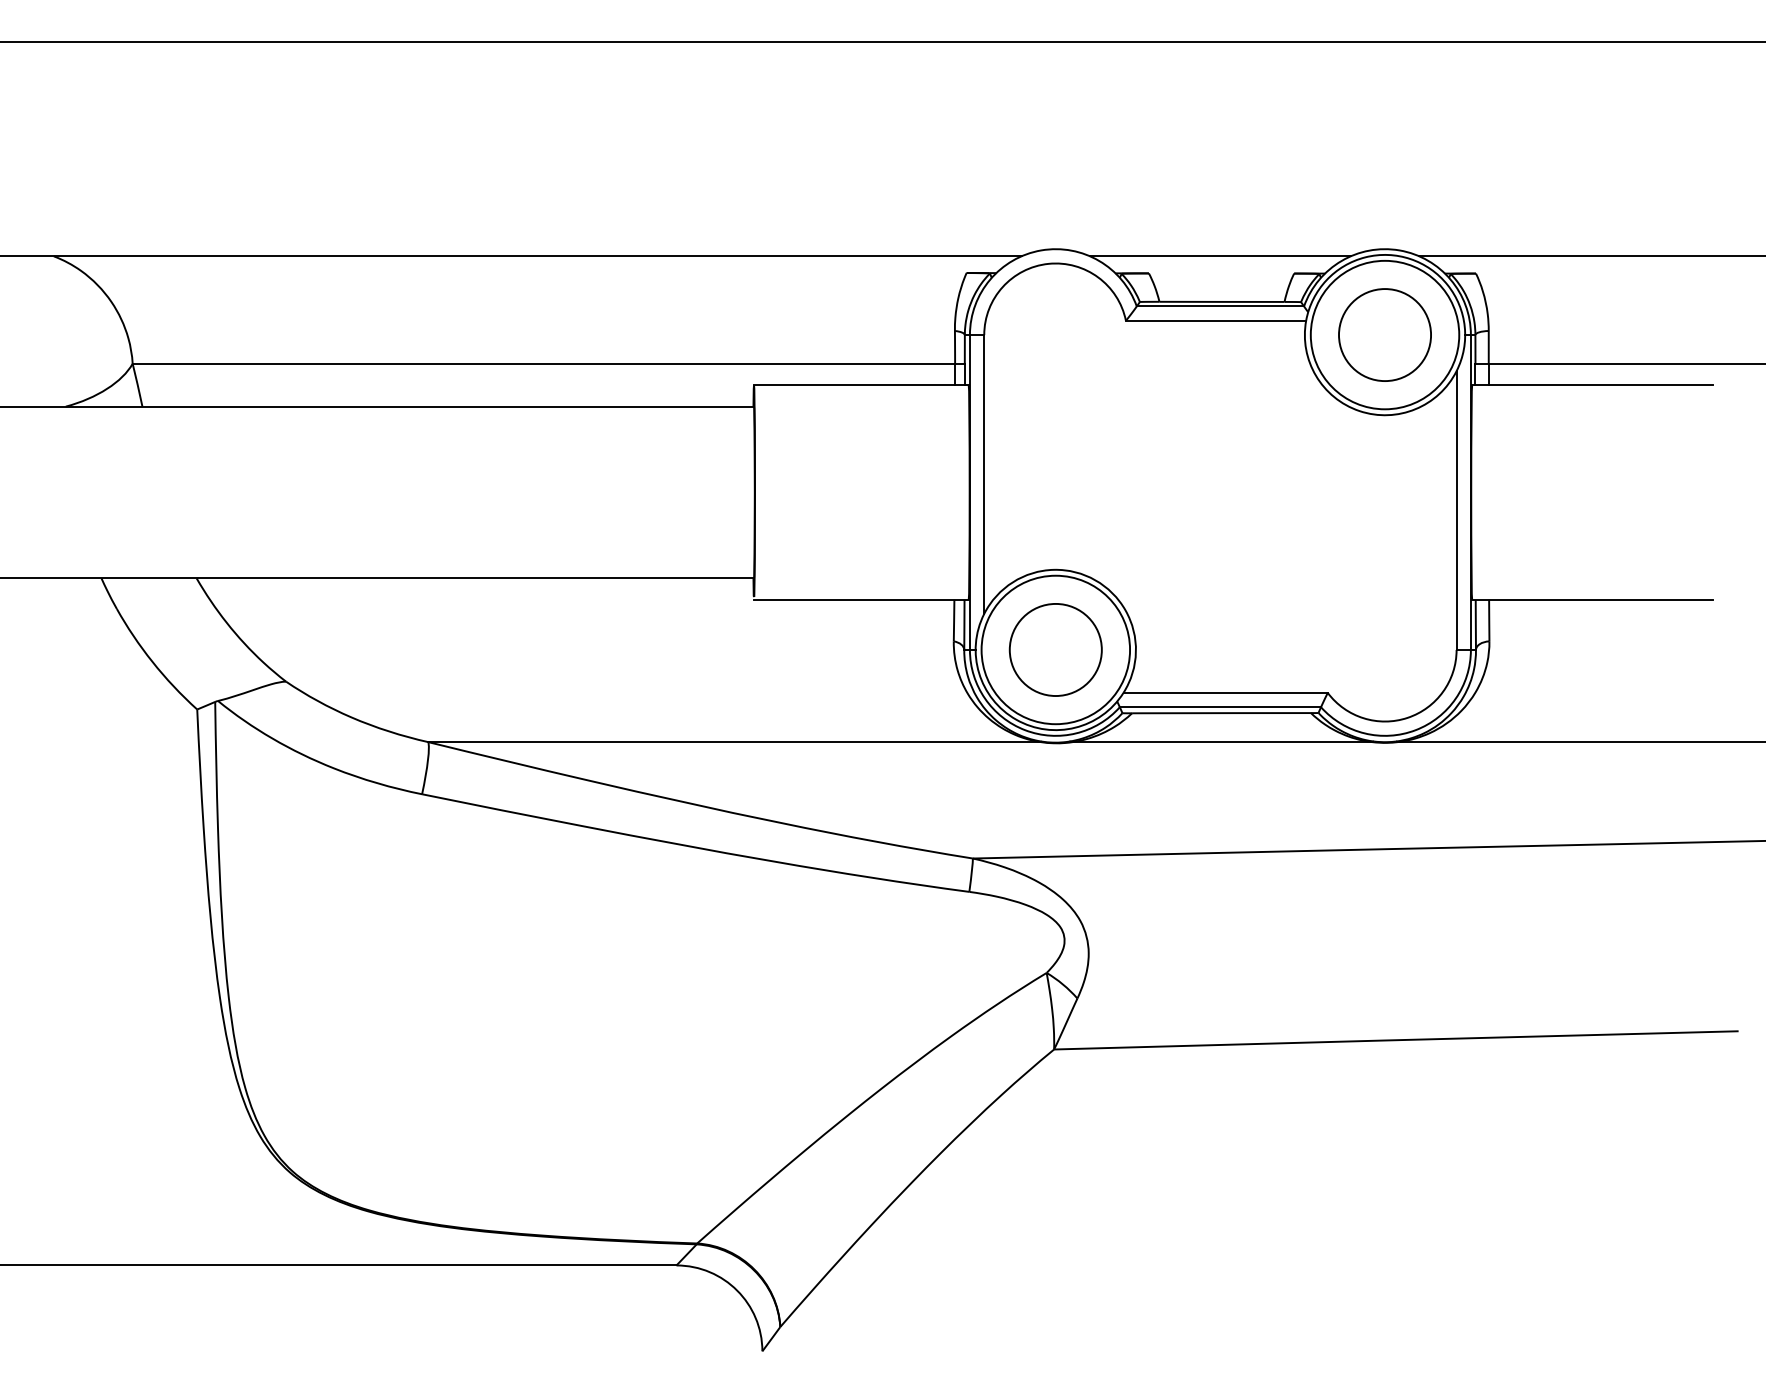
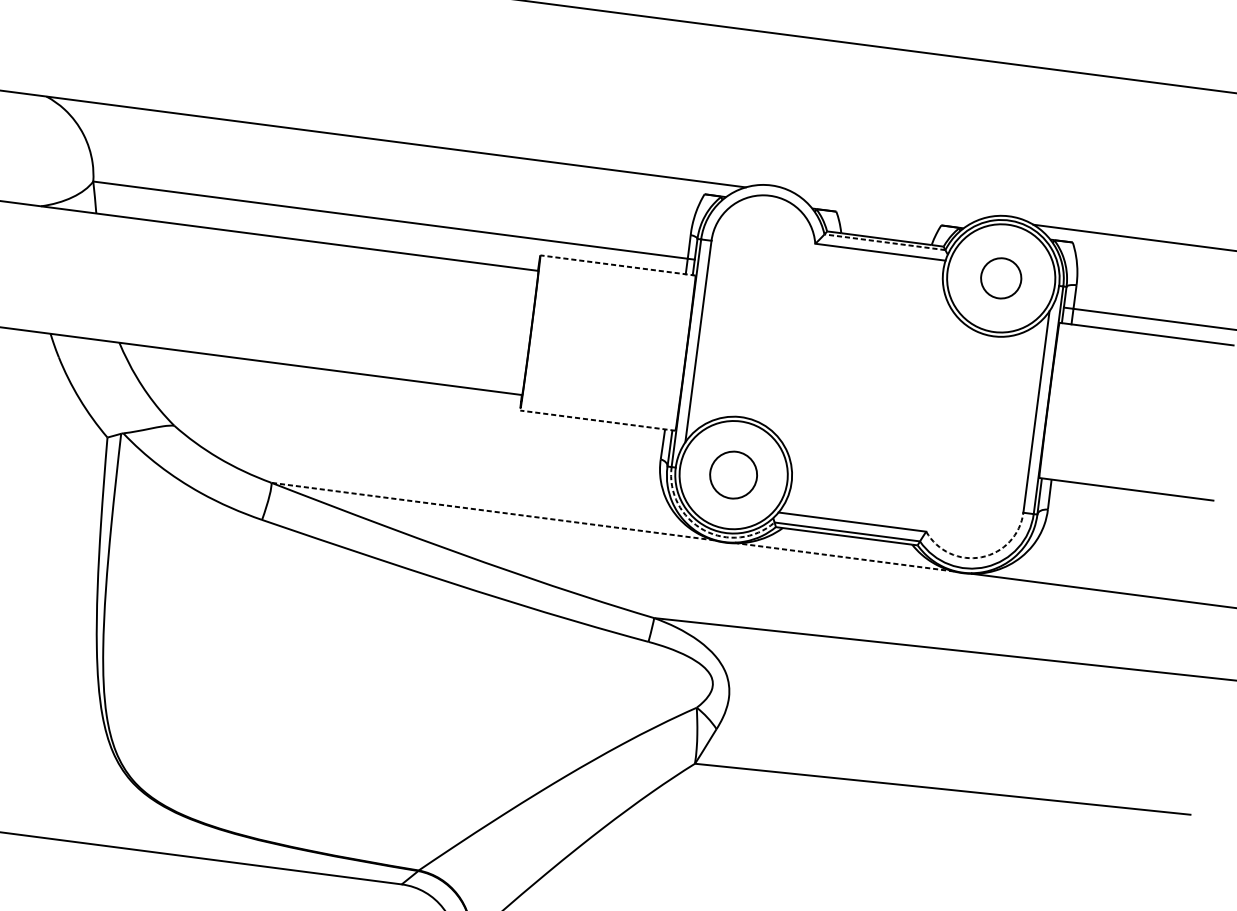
line: (1220, 256) -> (889, 206), removed
line: (1220, 306) -> (884, 242), solid -> dashed
circle: (1384, 334) -> (1000, 277), size x0.6
line: (860, 385) -> (617, 265), solid -> dashed
line: (860, 599) -> (597, 420), solid -> dashed
circle: (1055, 649) -> (733, 474), size x0.7
arc: (1407, 717) -> (981, 556), solid -> dashed
arc: (1025, 730) -> (704, 530), solid -> dashed
line: (734, 742) -> (492, 511), solid -> dashed
line: (1222, 742) -> (845, 557), solid -> dashed

